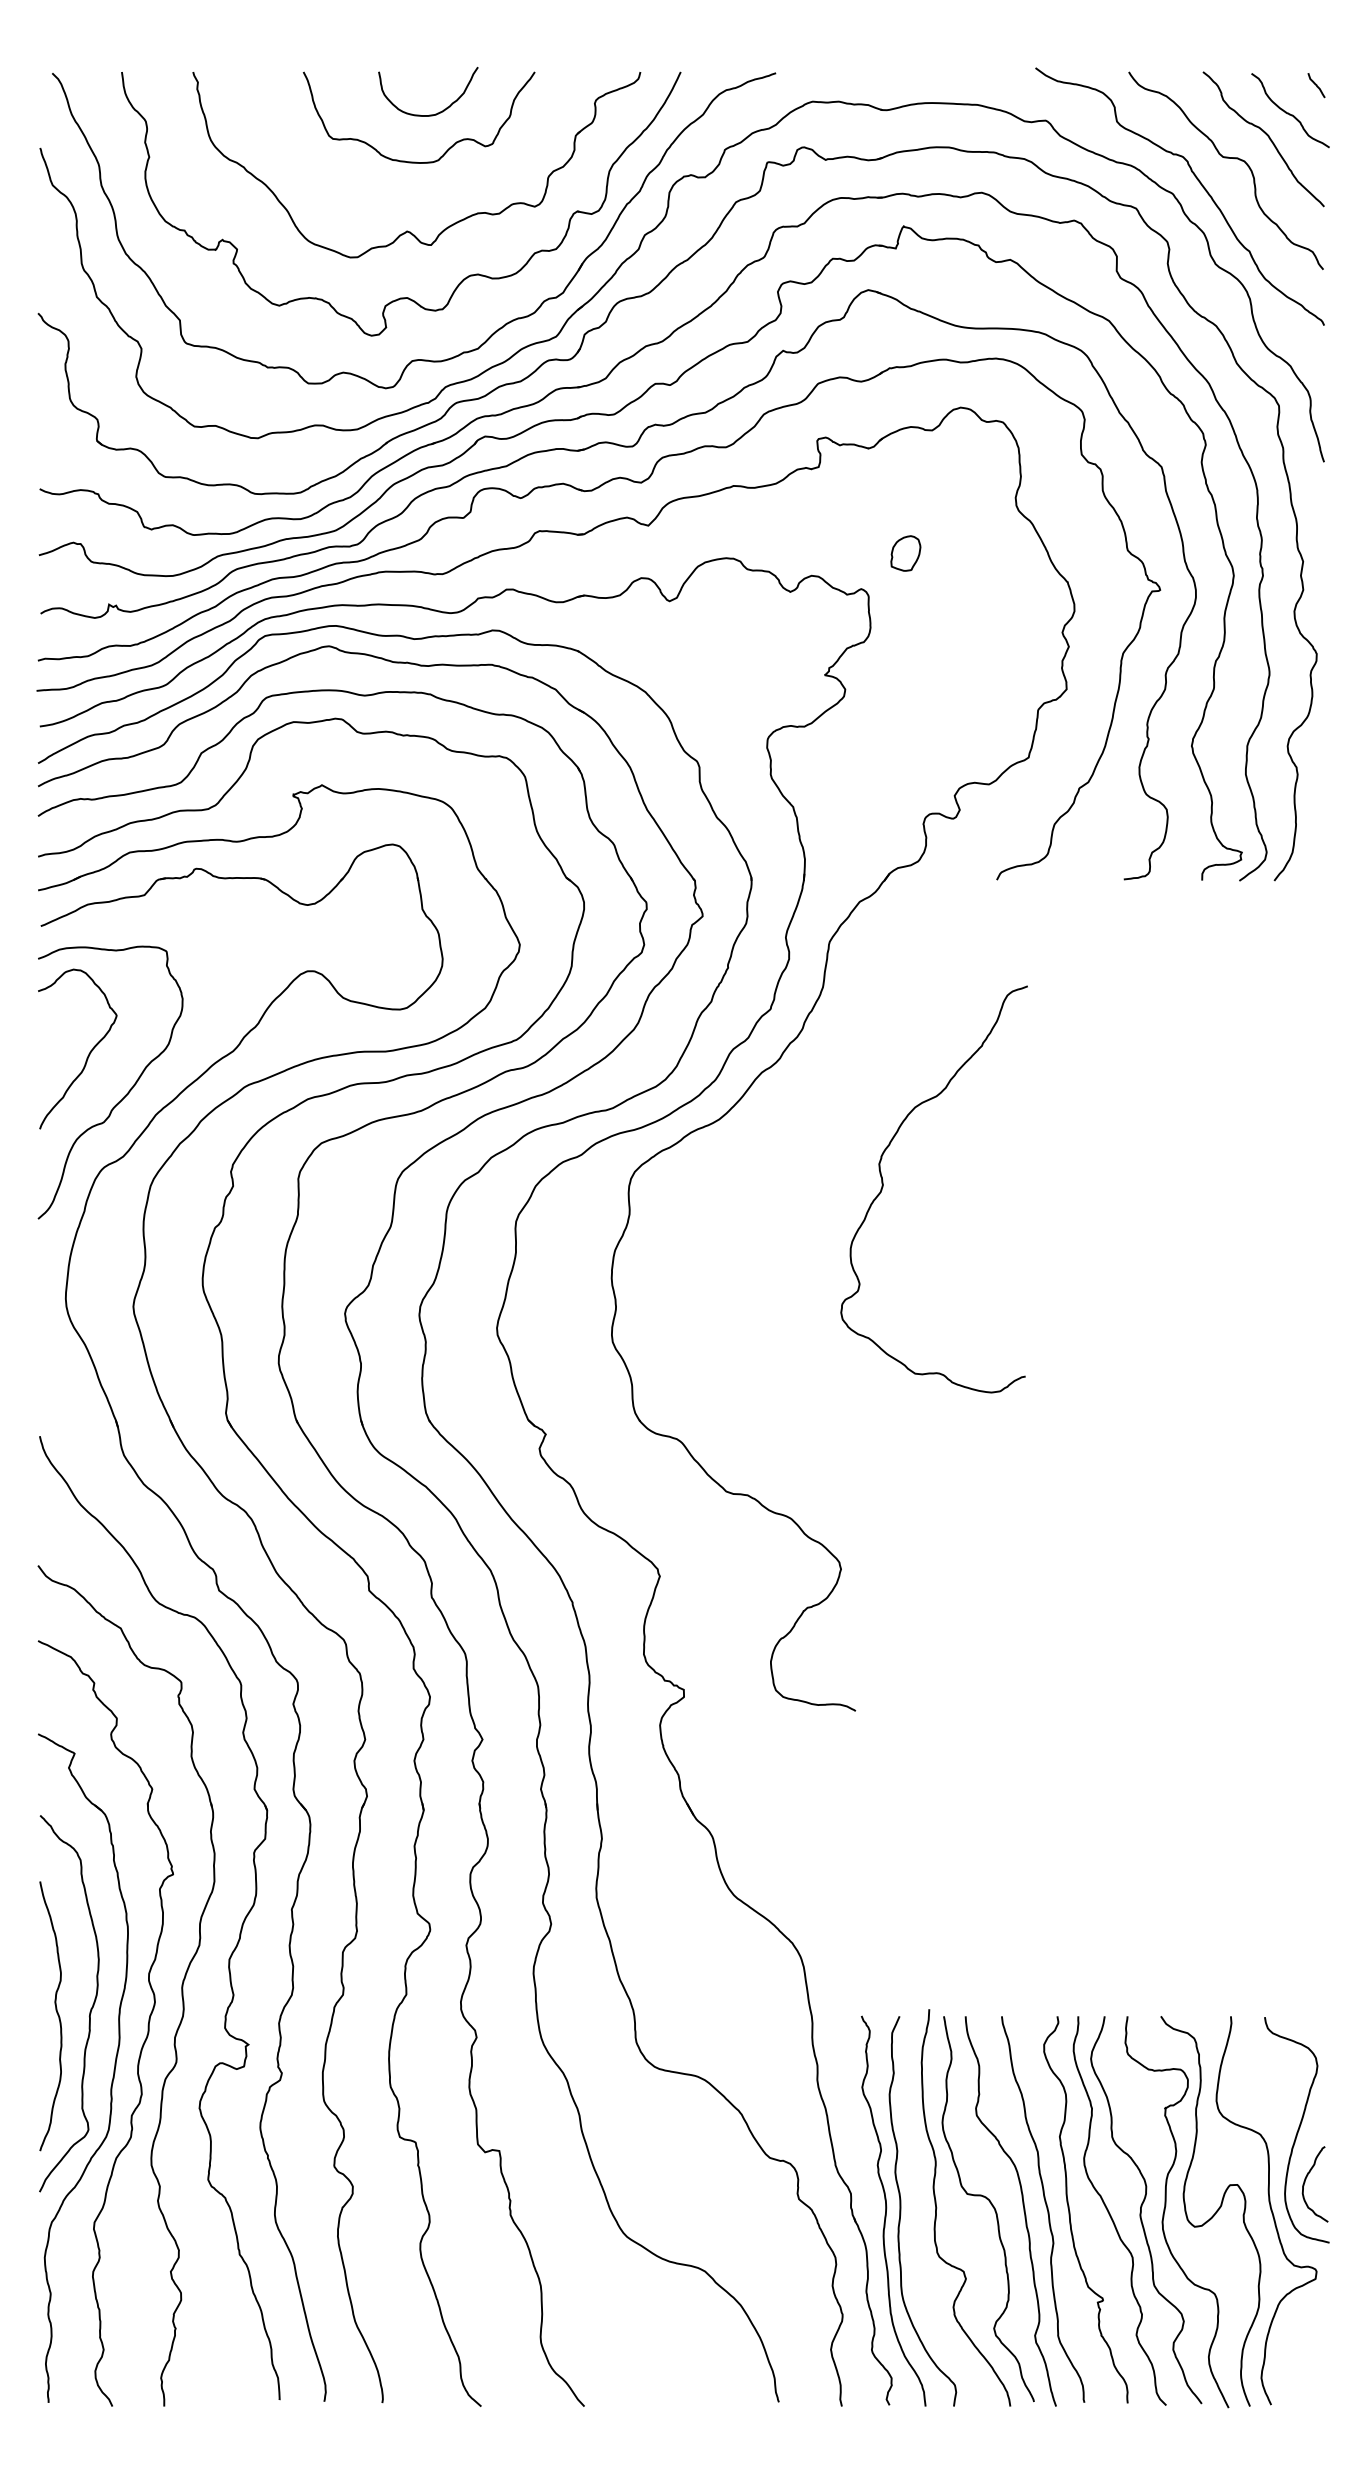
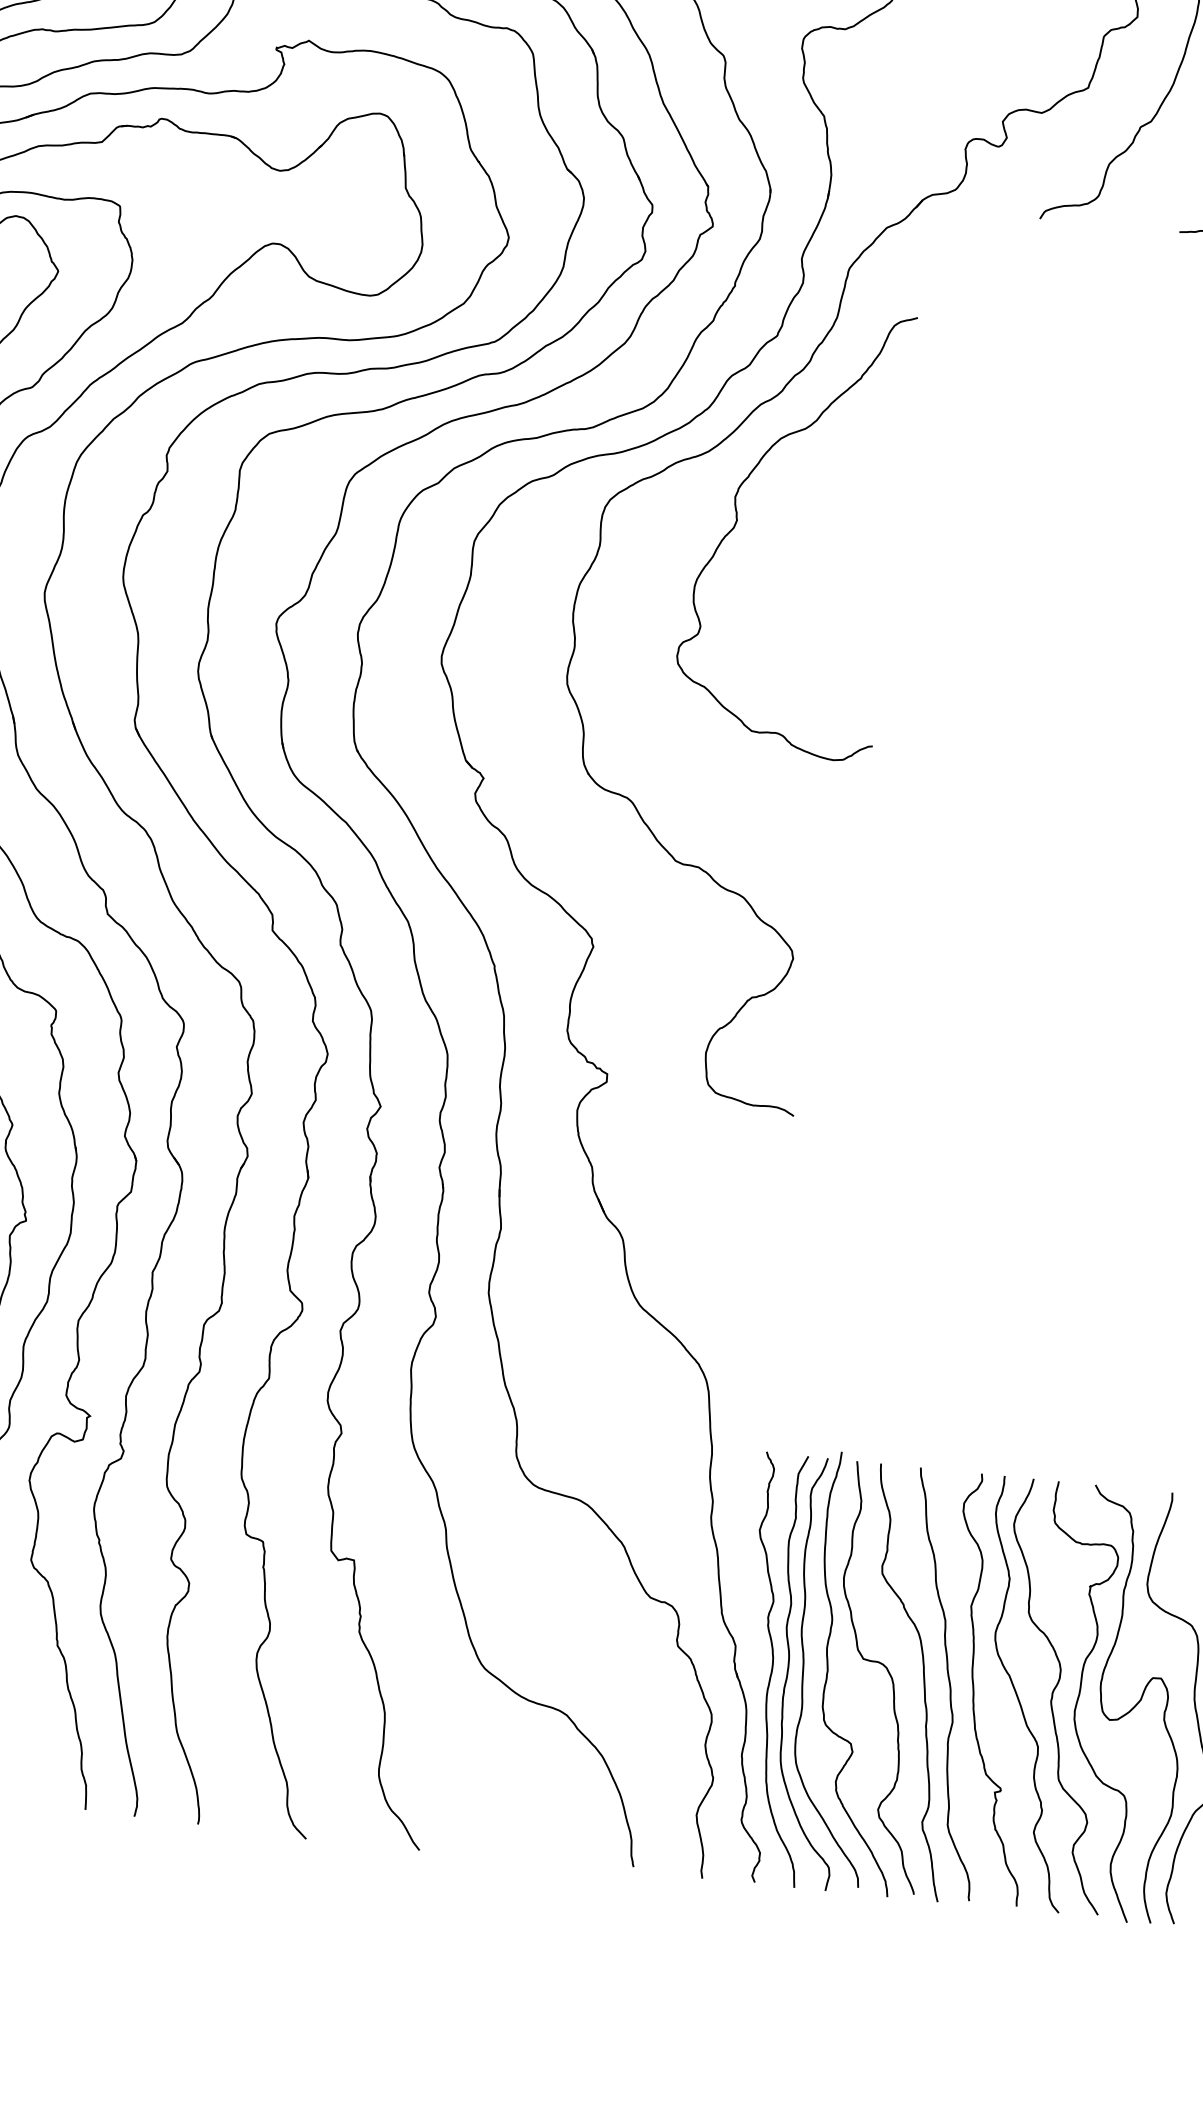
curve: (883, 1187) -> (737, 523), moved
curve: (915, 2212) -> (804, 1673), added

